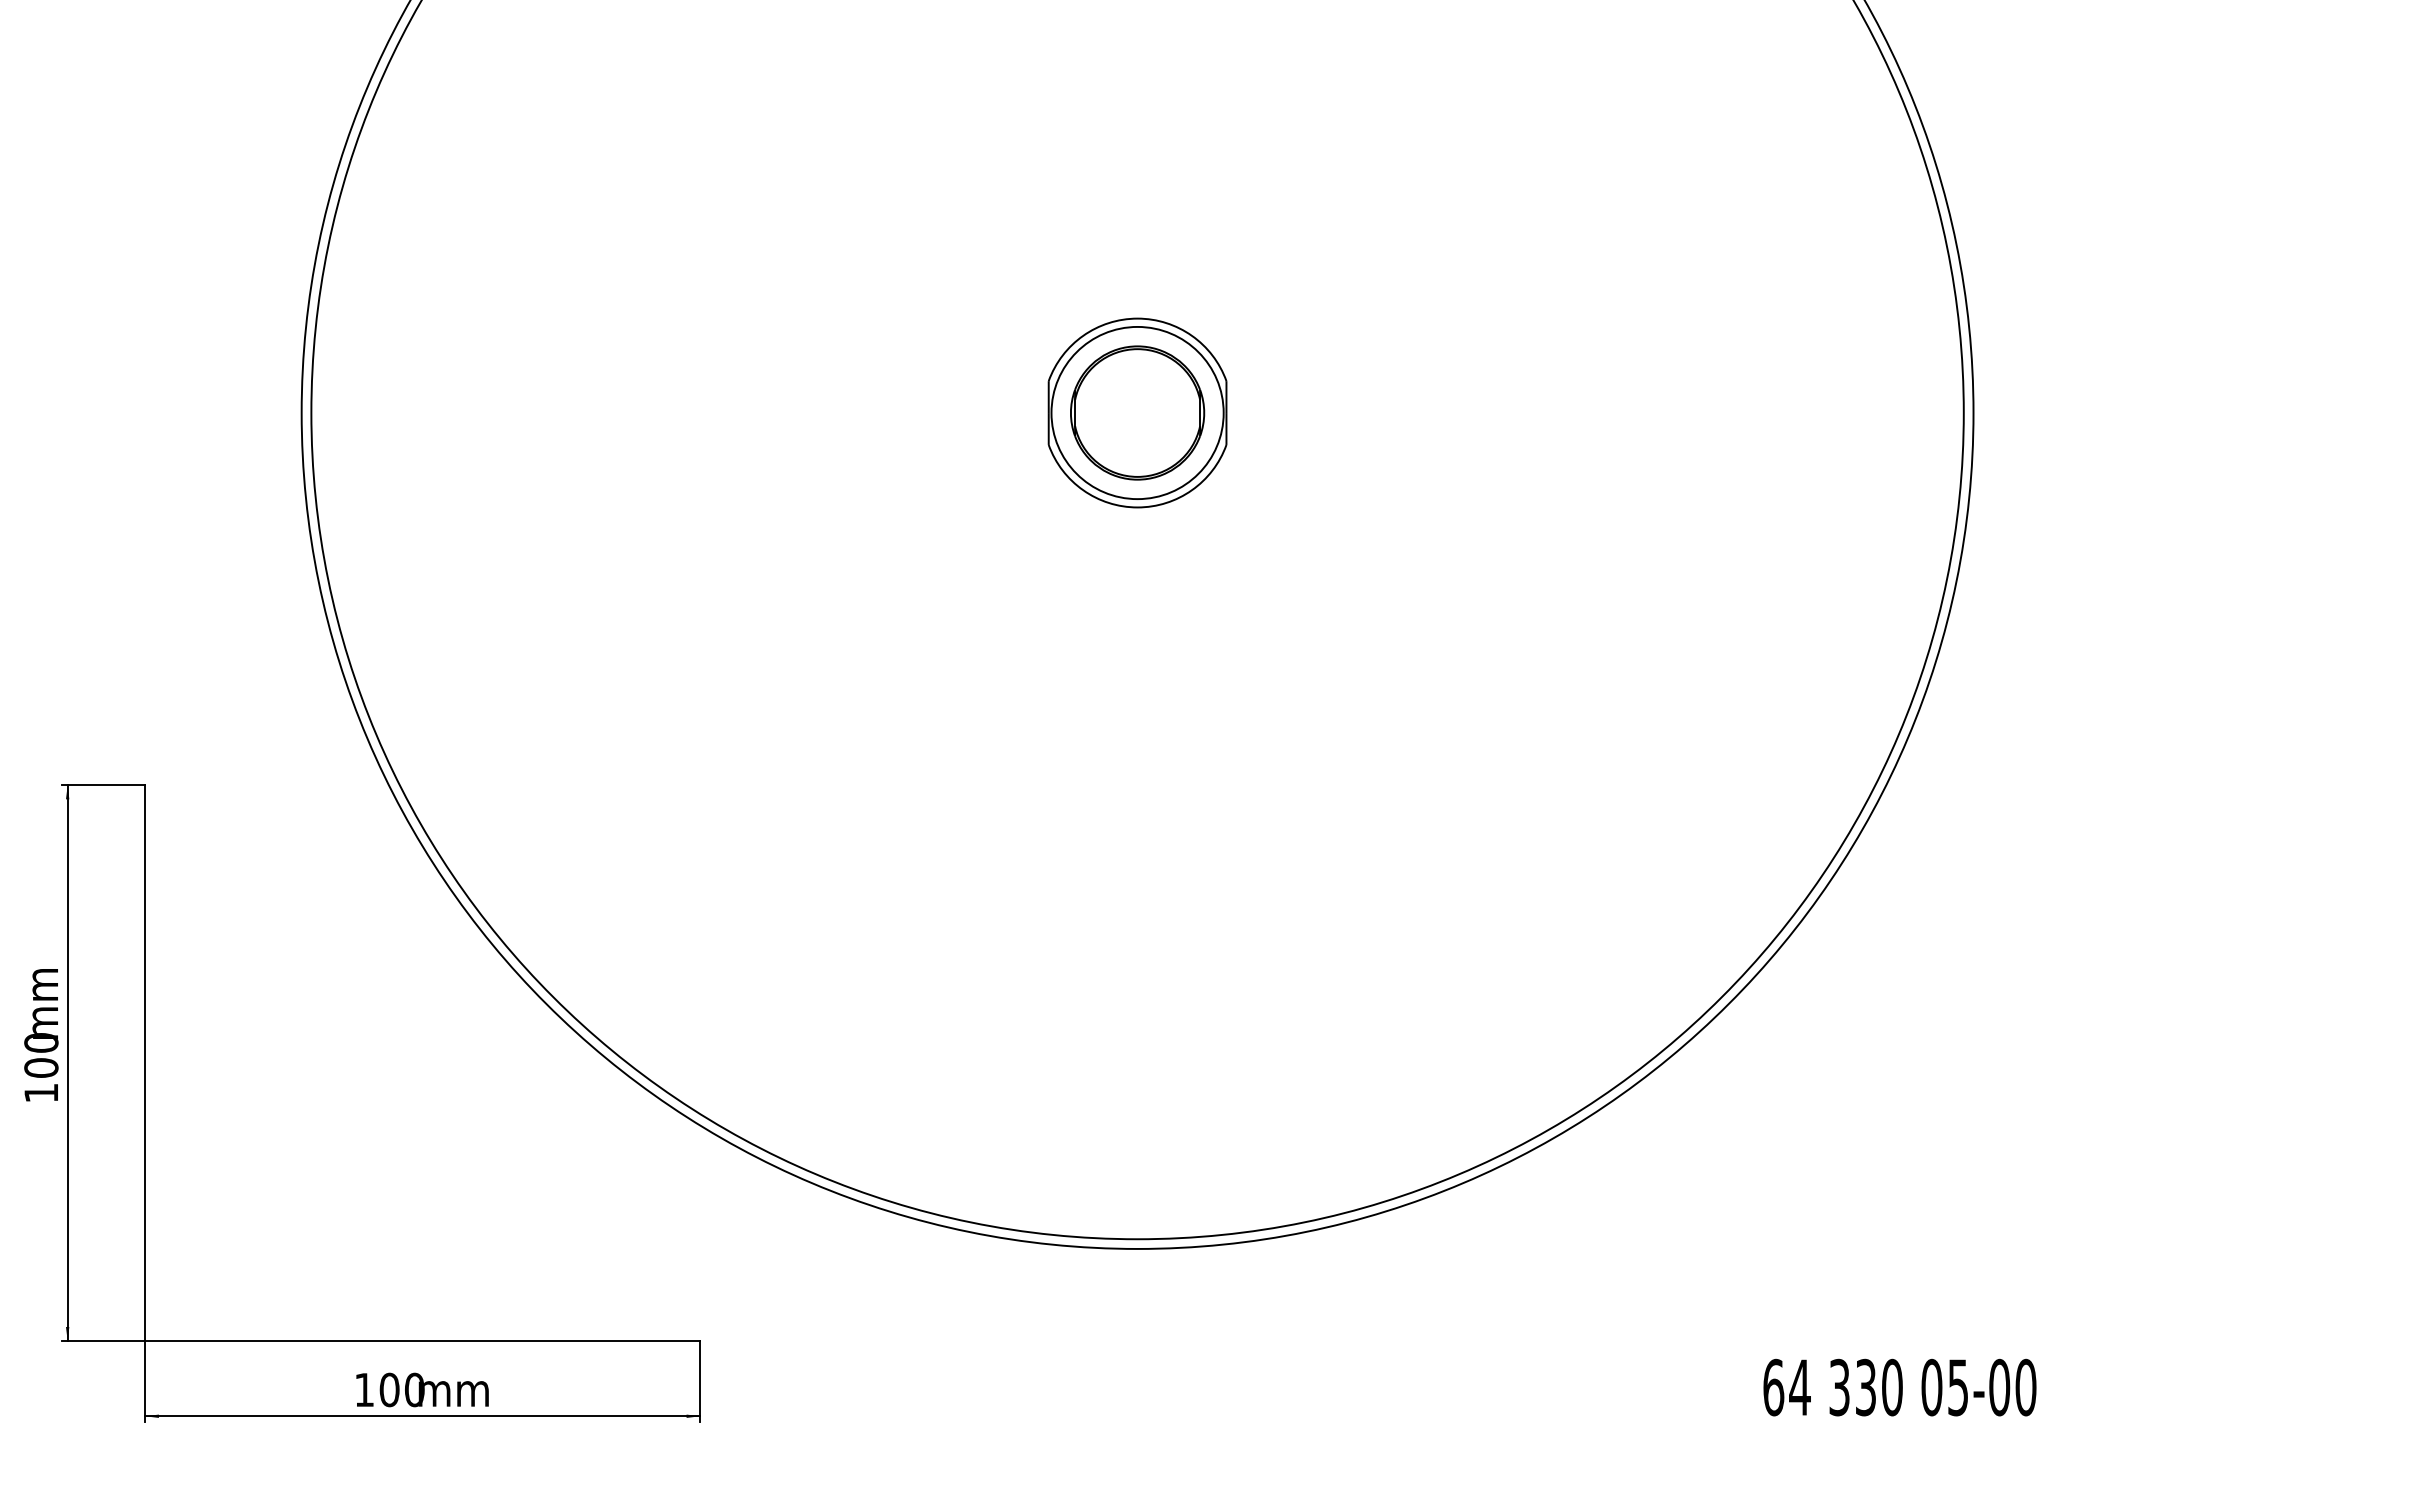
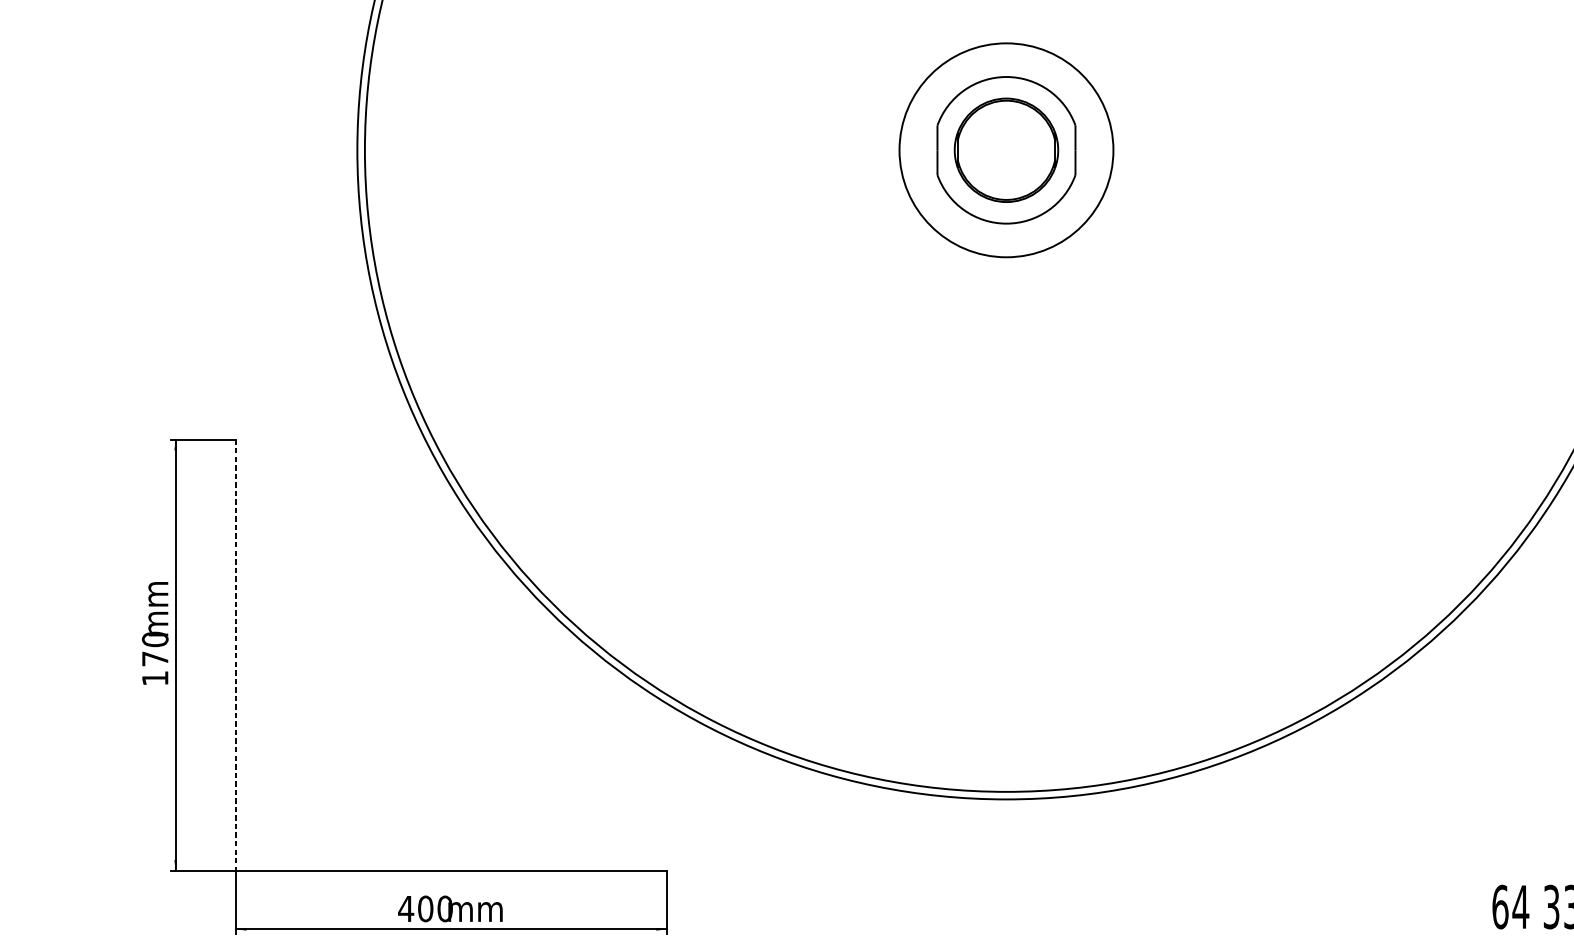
circle: (1137, 412) -> (1006, 149), size x1.6
line: (145, 1063) -> (236, 655), solid -> dashed
text: (41, 1067) -> (155, 658), 100 -> 170
text: (364, 1389) -> (406, 908), 100 -> 400

